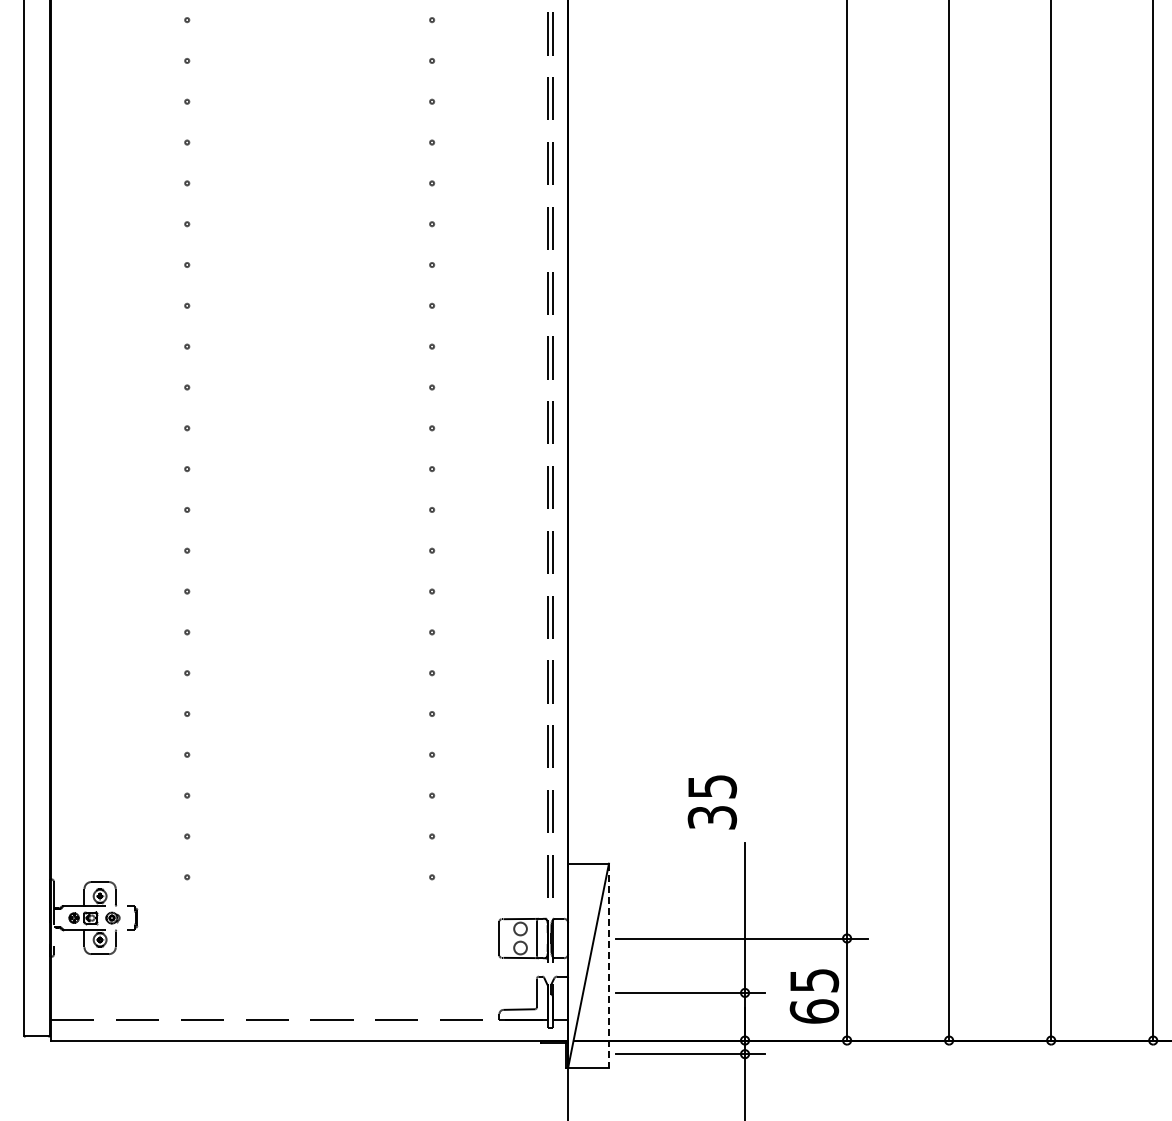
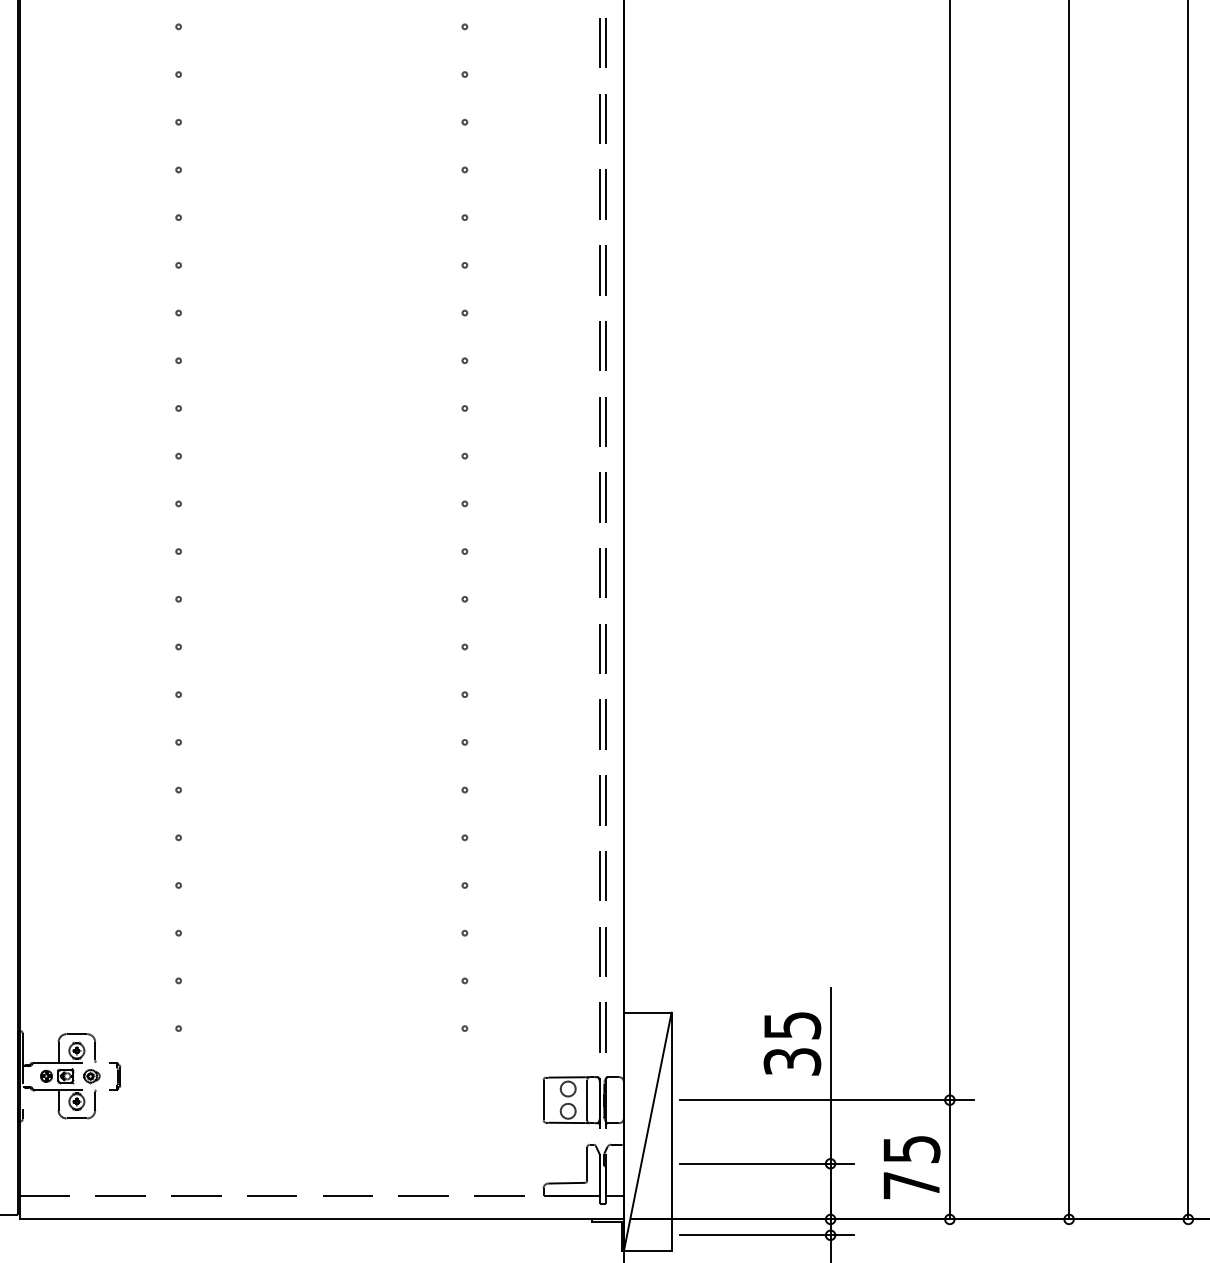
text: (711, 802) -> (791, 1044), moved
line: (608, 966) -> (671, 1132), dashed -> solid
text: (814, 1011) -> (911, 1185), 65 -> 75

